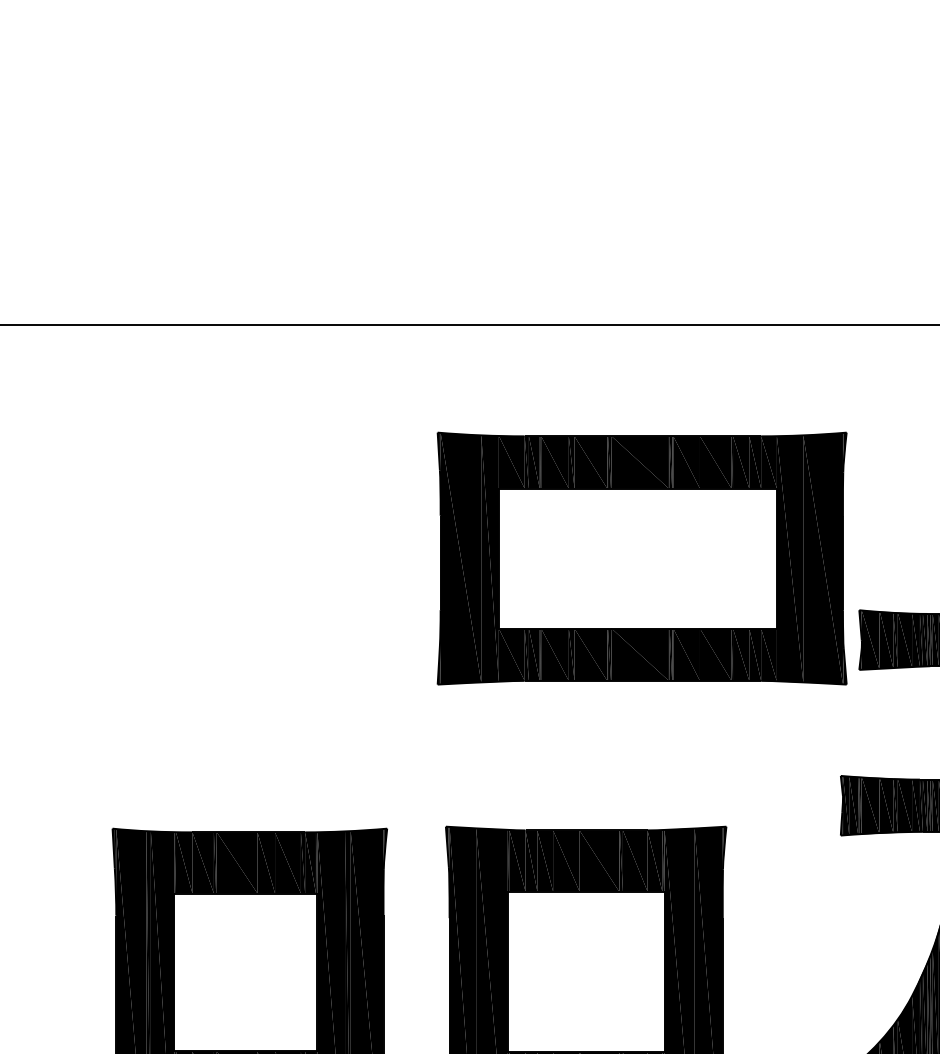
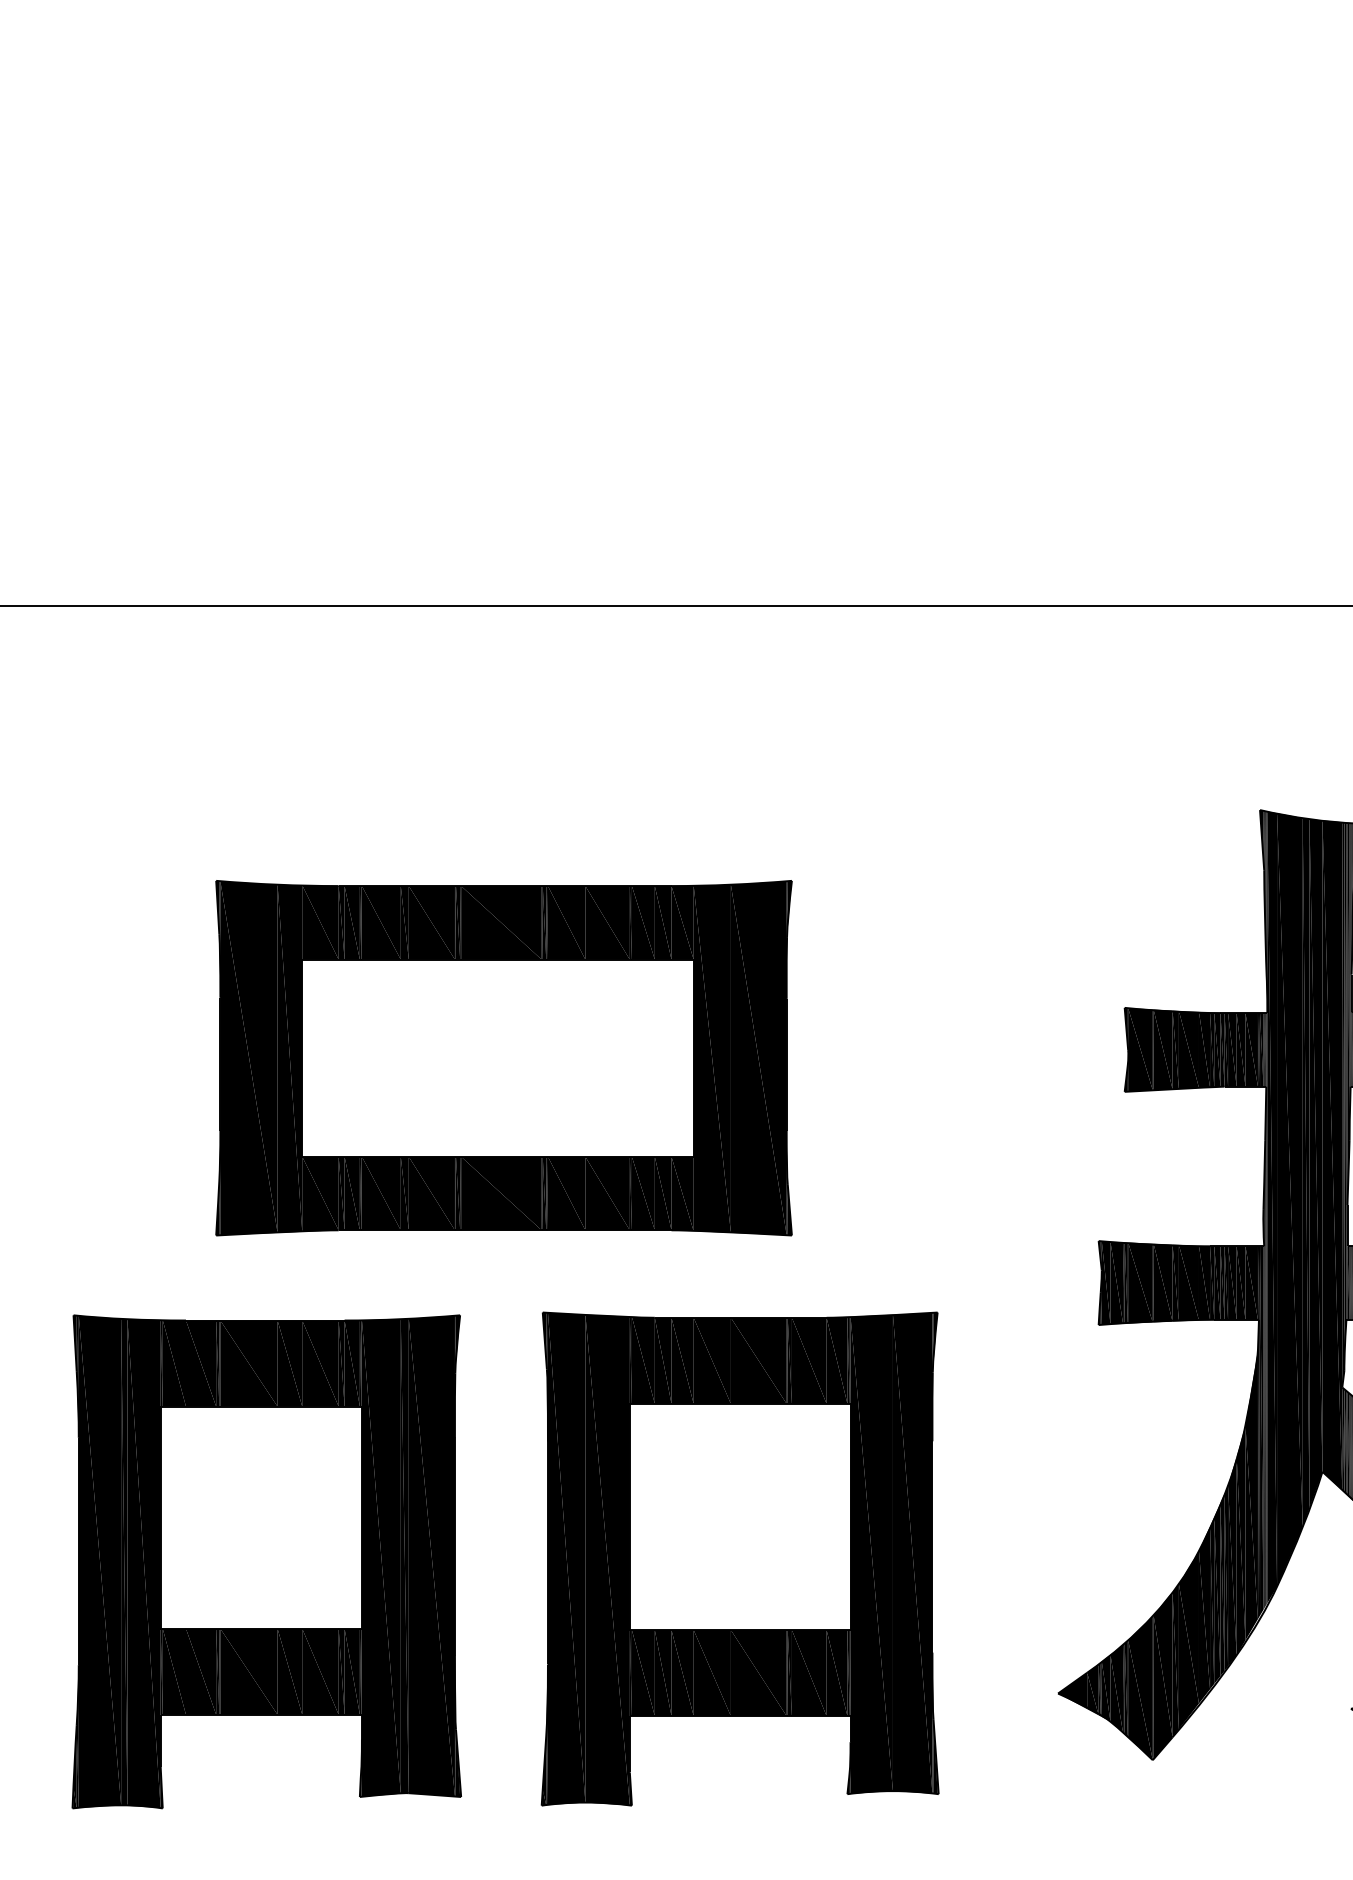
part: (641, 558) -> (503, 1058), moved

